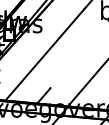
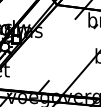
line: (44, 53) -> (44, 53), removed

